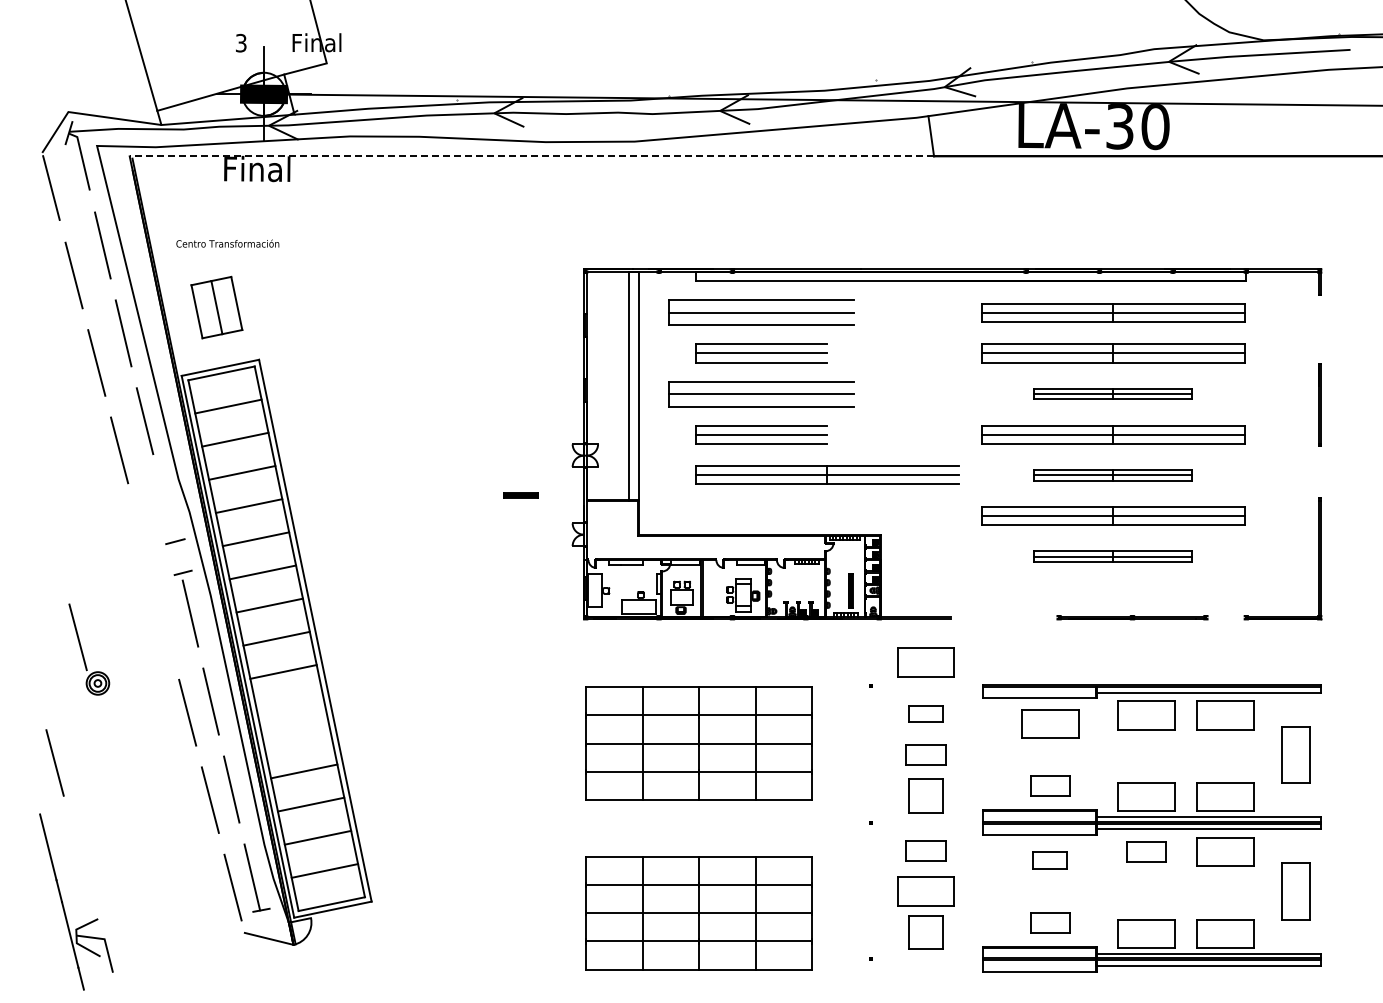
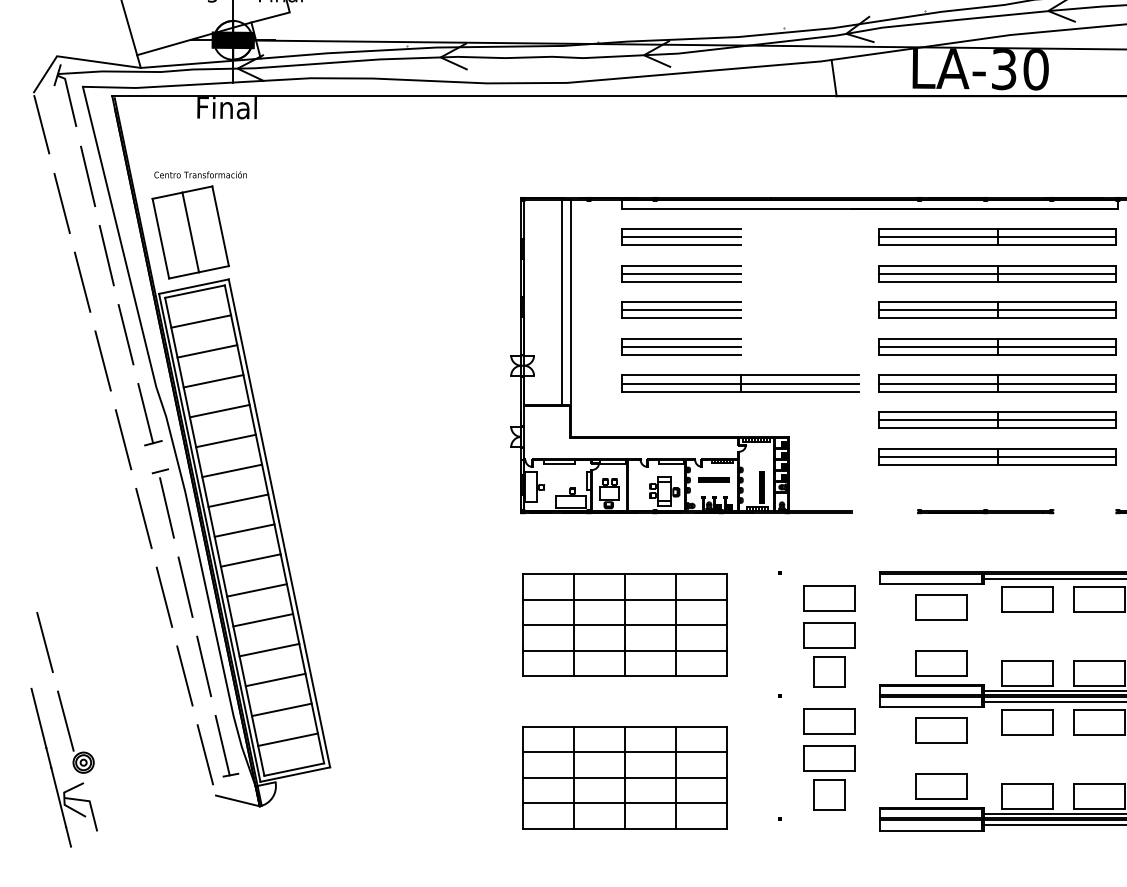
line: (531, 156) -> (474, 96), dashed -> solid
part: (216, 307) -> (190, 232), size x1.67
part: (761, 312) -> (681, 236), size x0.71
part: (761, 393) -> (681, 309), size x0.71
part: (1113, 393) -> (998, 309), size x1.67
part: (1113, 474) -> (998, 382), size x1.67
part: (520, 495) -> (713, 479), moved
line: (166, 508) -> (145, 413), added
line: (141, 537) -> (122, 439), added
part: (1113, 556) -> (998, 456), size x1.67
part: (1132, 617) -> (985, 511), moved
line: (164, 625) -> (143, 518), added
part: (83, 652) -> (70, 734), moved
part: (925, 662) -> (828, 552), removed
line: (290, 705) -> (257, 590), added
part: (925, 713) -> (828, 597), size x1.67
line: (297, 738) -> (263, 620), added
part: (925, 754) -> (828, 634), size x1.43
part: (1050, 785) -> (941, 662), size x1.43
part: (925, 850) -> (828, 721), size x1.43
part: (1146, 851) -> (1027, 722), size x1.43
part: (1050, 860) -> (941, 730), size x1.67
part: (1050, 922) -> (941, 786), size x1.43

